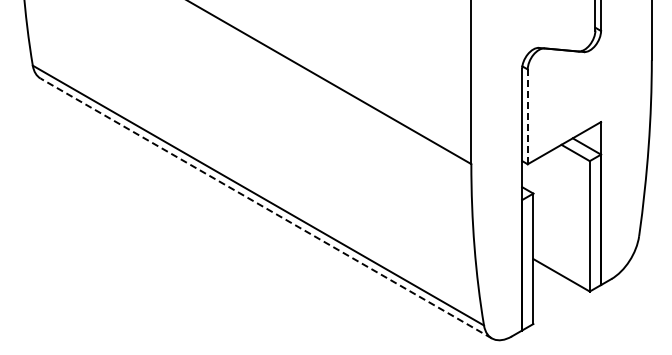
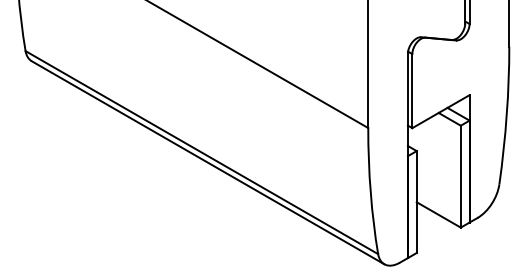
line: (527, 116) -> (412, 90), dashed -> solid
line: (265, 208) -> (207, 162), dashed -> solid

